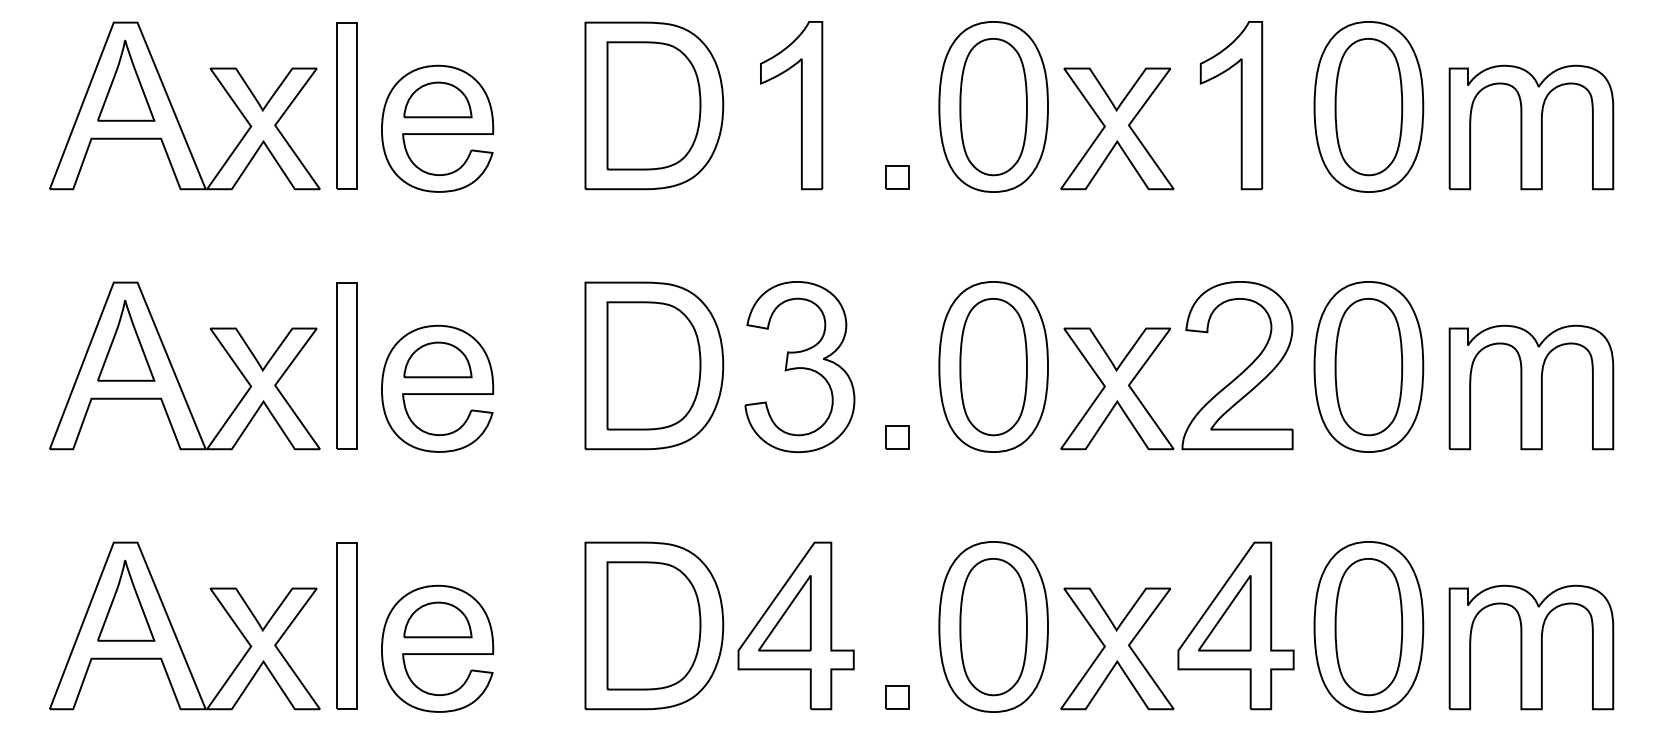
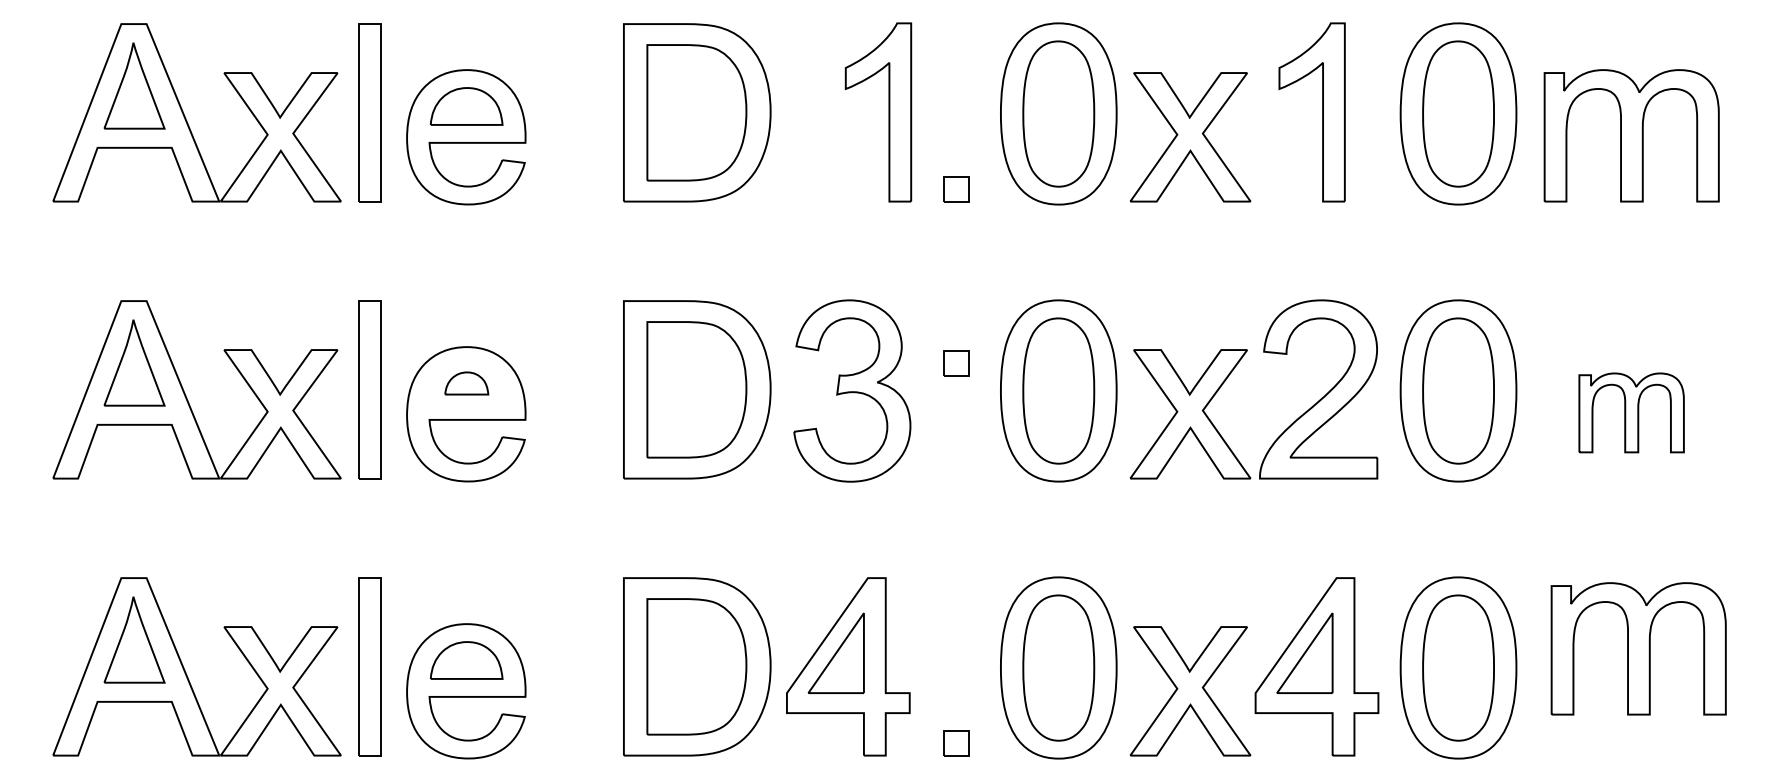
part: (800, 105) -> (888, 112), moved
part: (437, 359) -> (466, 383), size x0.6
part: (1531, 387) -> (1631, 412), size x0.6
part: (897, 437) -> (956, 363), moved
part: (1531, 647) -> (1638, 648), moved

